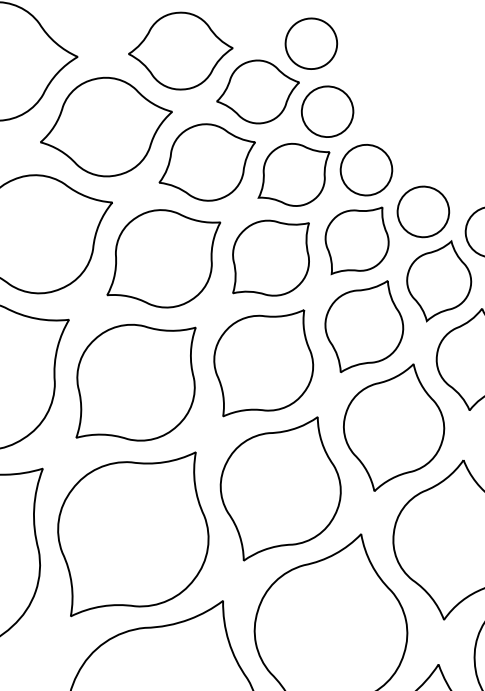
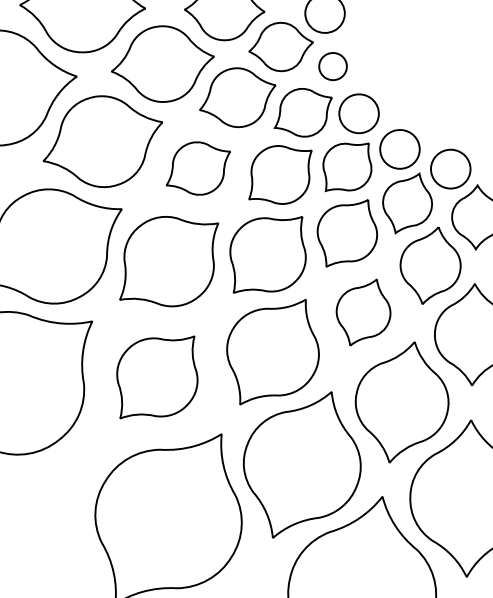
part: (326, 111) -> (332, 66), size x0.7
part: (163, 258) -> (198, 168), size x0.7
part: (393, 427) -> (363, 312), size x0.7
part: (133, 534) -> (157, 377), size x0.7

